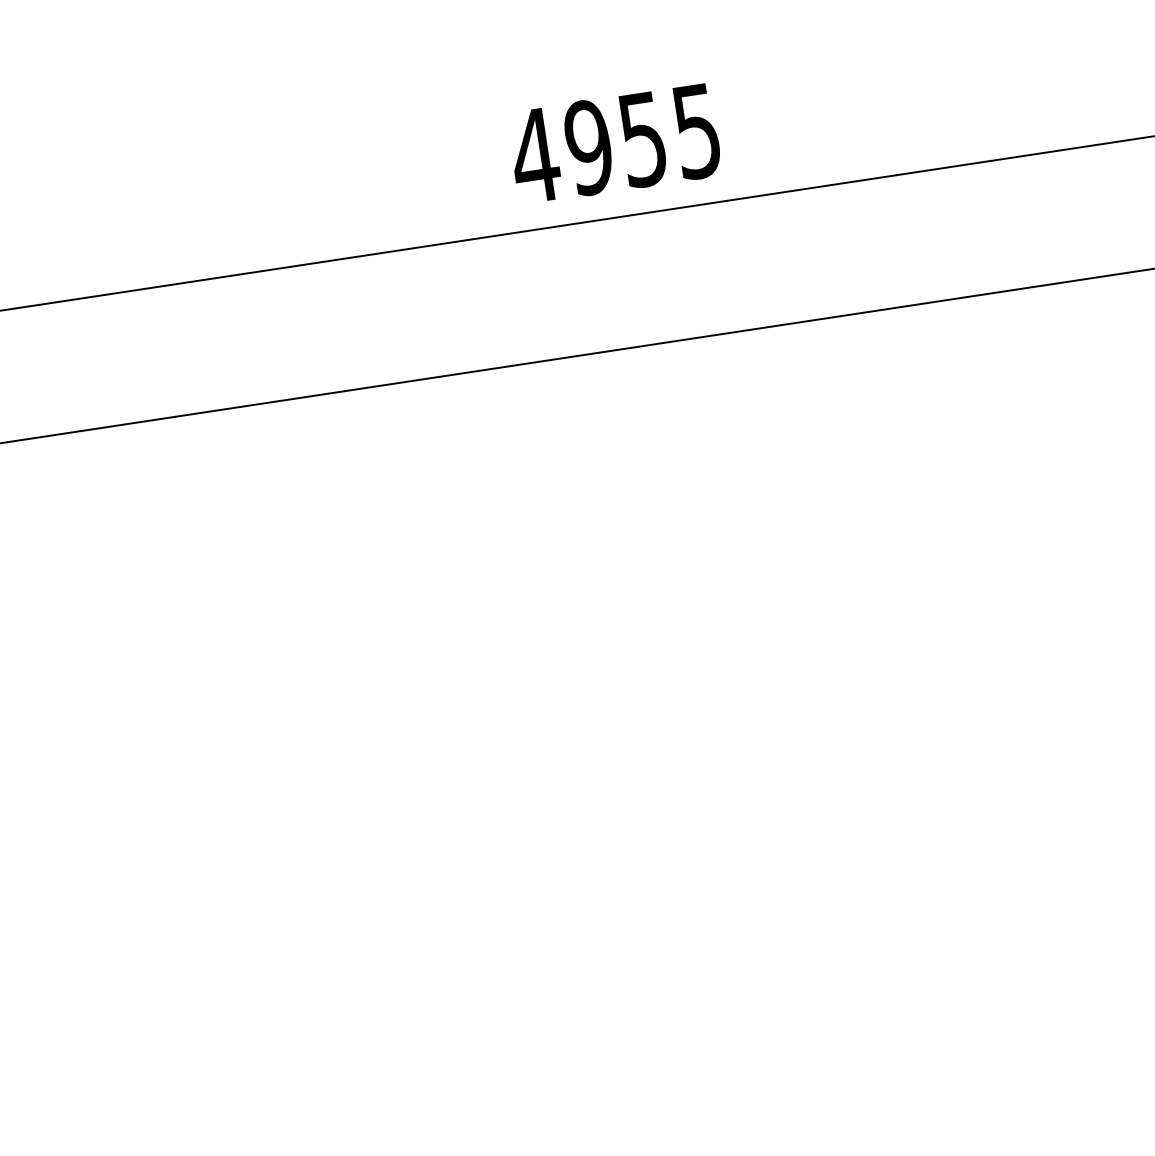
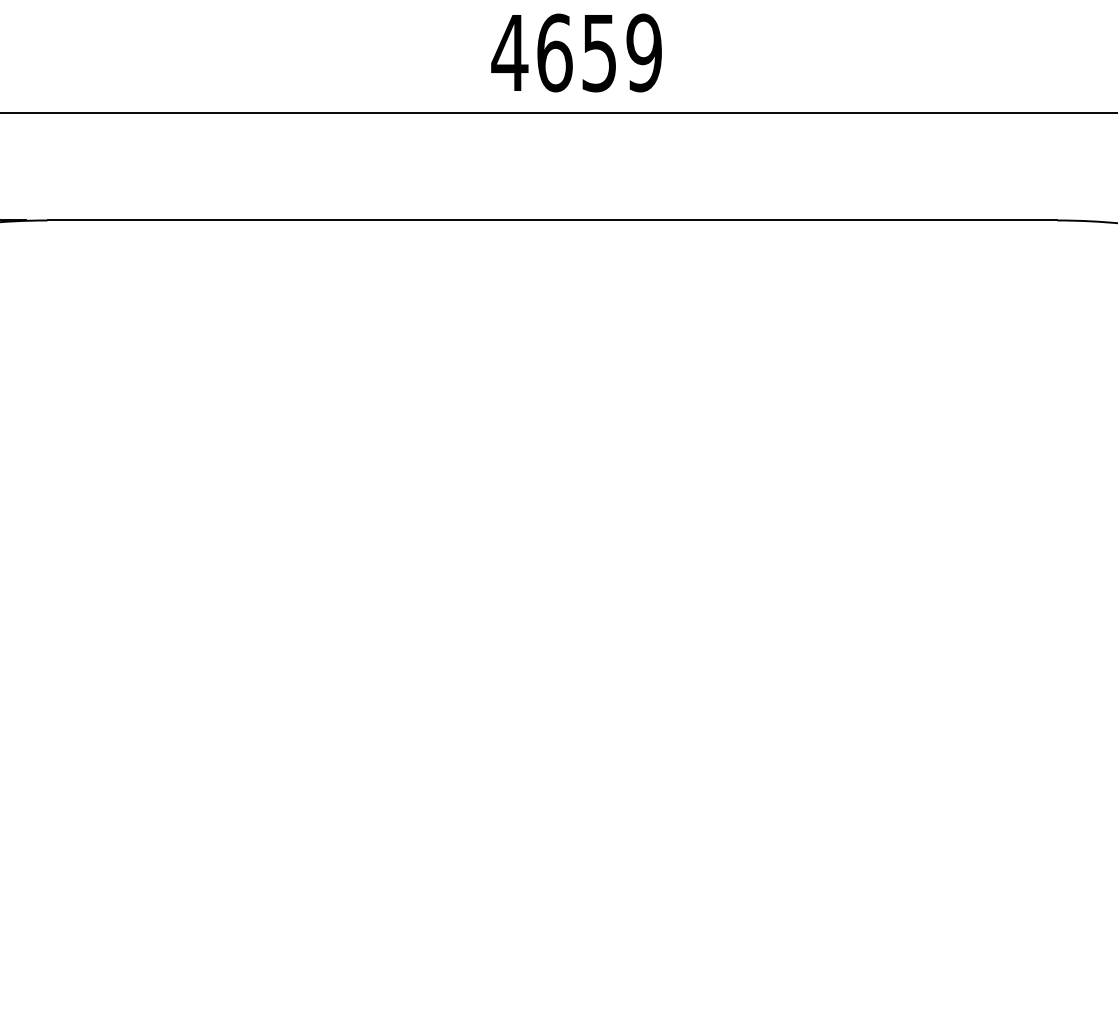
text: (642, 138) -> (599, 52), 4955 -> 4659

